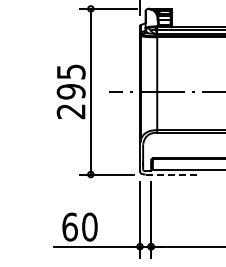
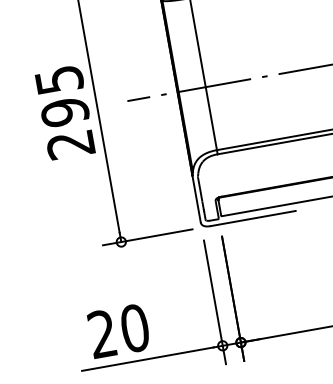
line: (171, 174) -> (253, 218), dashed -> solid
text: (69, 226) -> (101, 333), 60 -> 20

